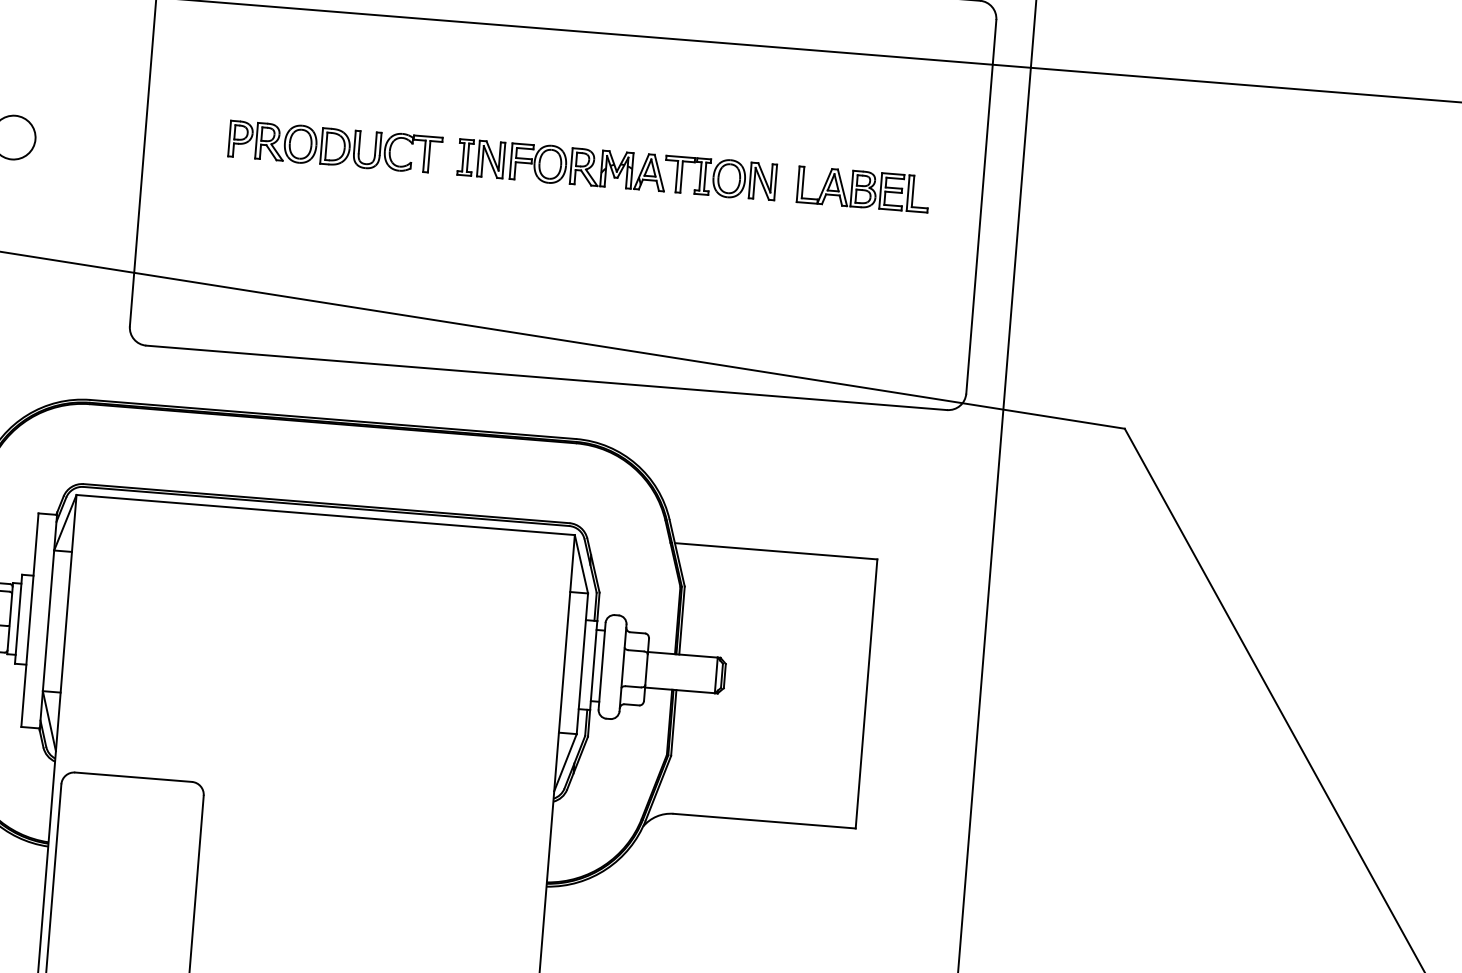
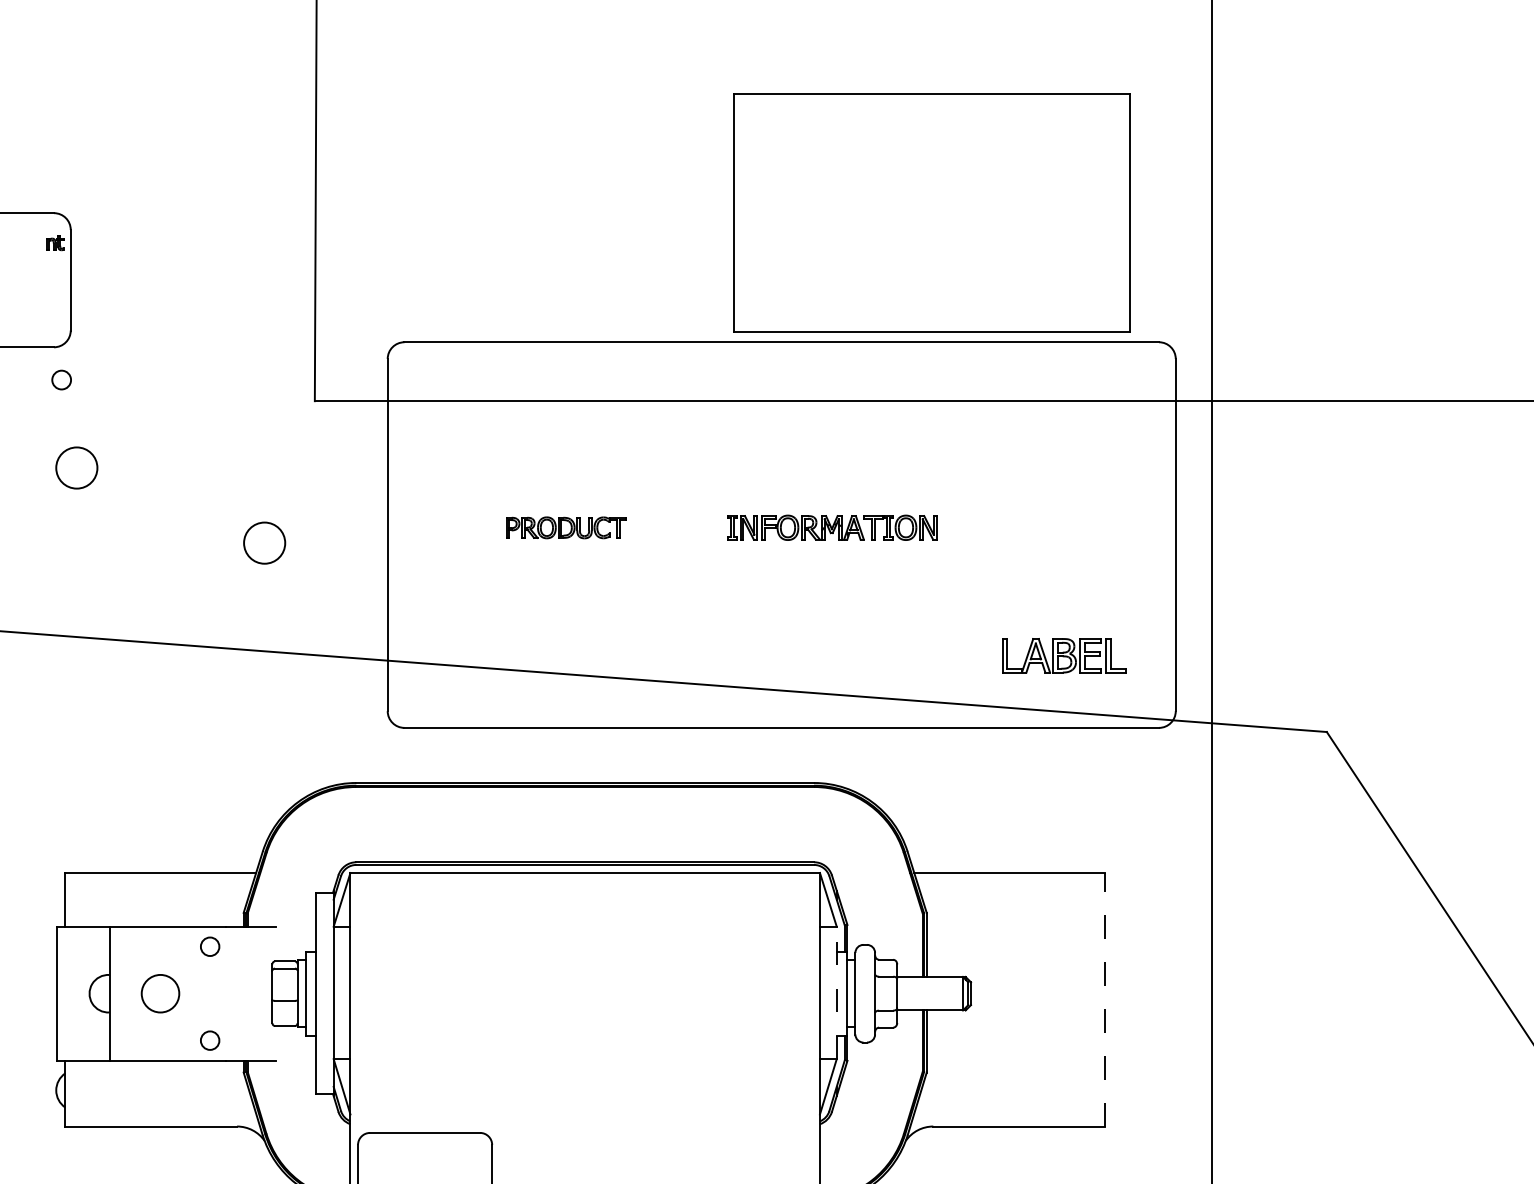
part: (335, 146) -> (566, 527), size x0.6
part: (616, 169) -> (831, 527), size x0.7
part: (863, 189) -> (1064, 655), moved
line: (582, 663) -> (836, 992), solid -> dashed
line: (867, 693) -> (1105, 999), solid -> dashed

